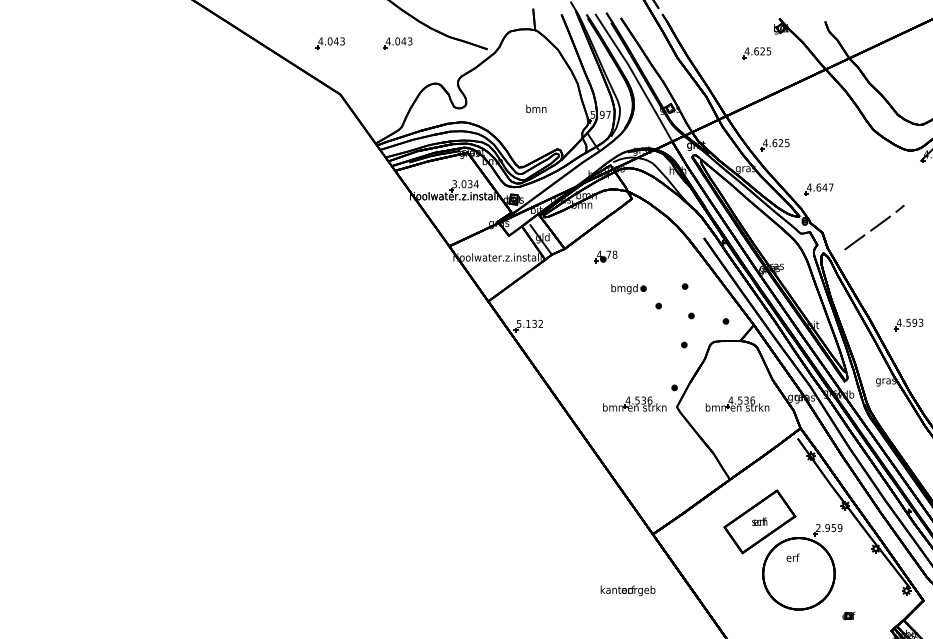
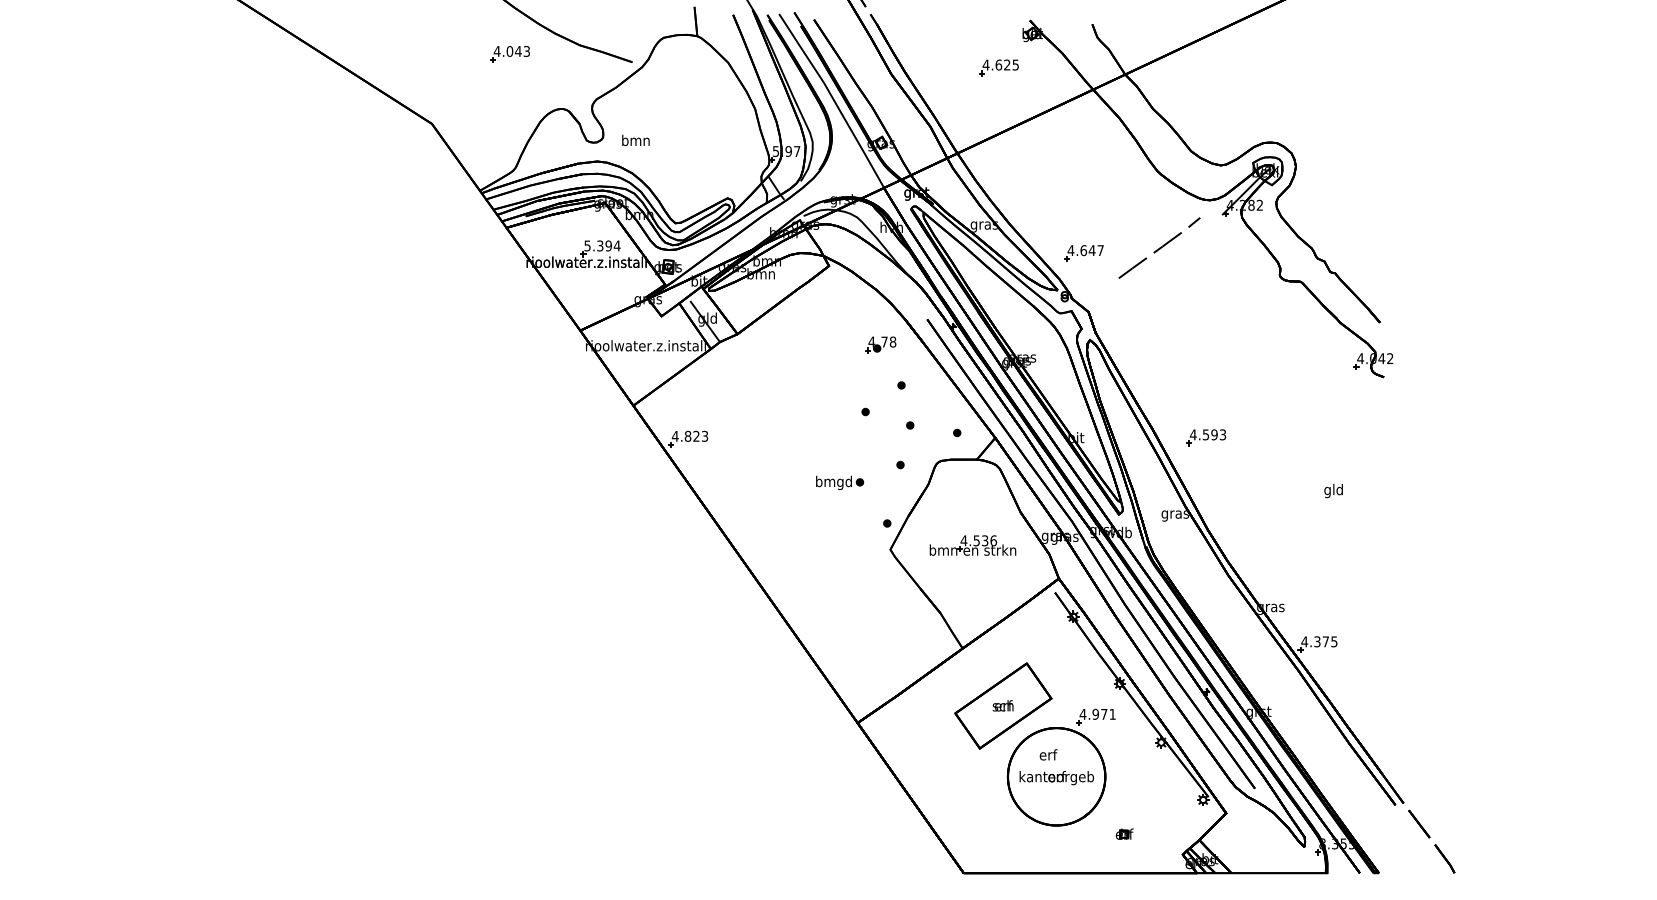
part: (329, 43) -> (417, 54), removed
text: (536, 108) -> (635, 140), moved
part: (774, 144) -> (1023, 192), removed
text: (462, 183) -> (598, 245), 3.034 -> 5.394
curve: (874, 227) -> (1159, 247), moved
part: (605, 256) -> (880, 344), moved
part: (629, 288) -> (840, 482), moved
text: (529, 323) -> (689, 435), 5.132 -> 4.823
part: (634, 404) -> (832, 545), removed
text: (828, 527) -> (1097, 713), 2.959 -> 4.971
text: (627, 591) -> (1056, 778), moved

